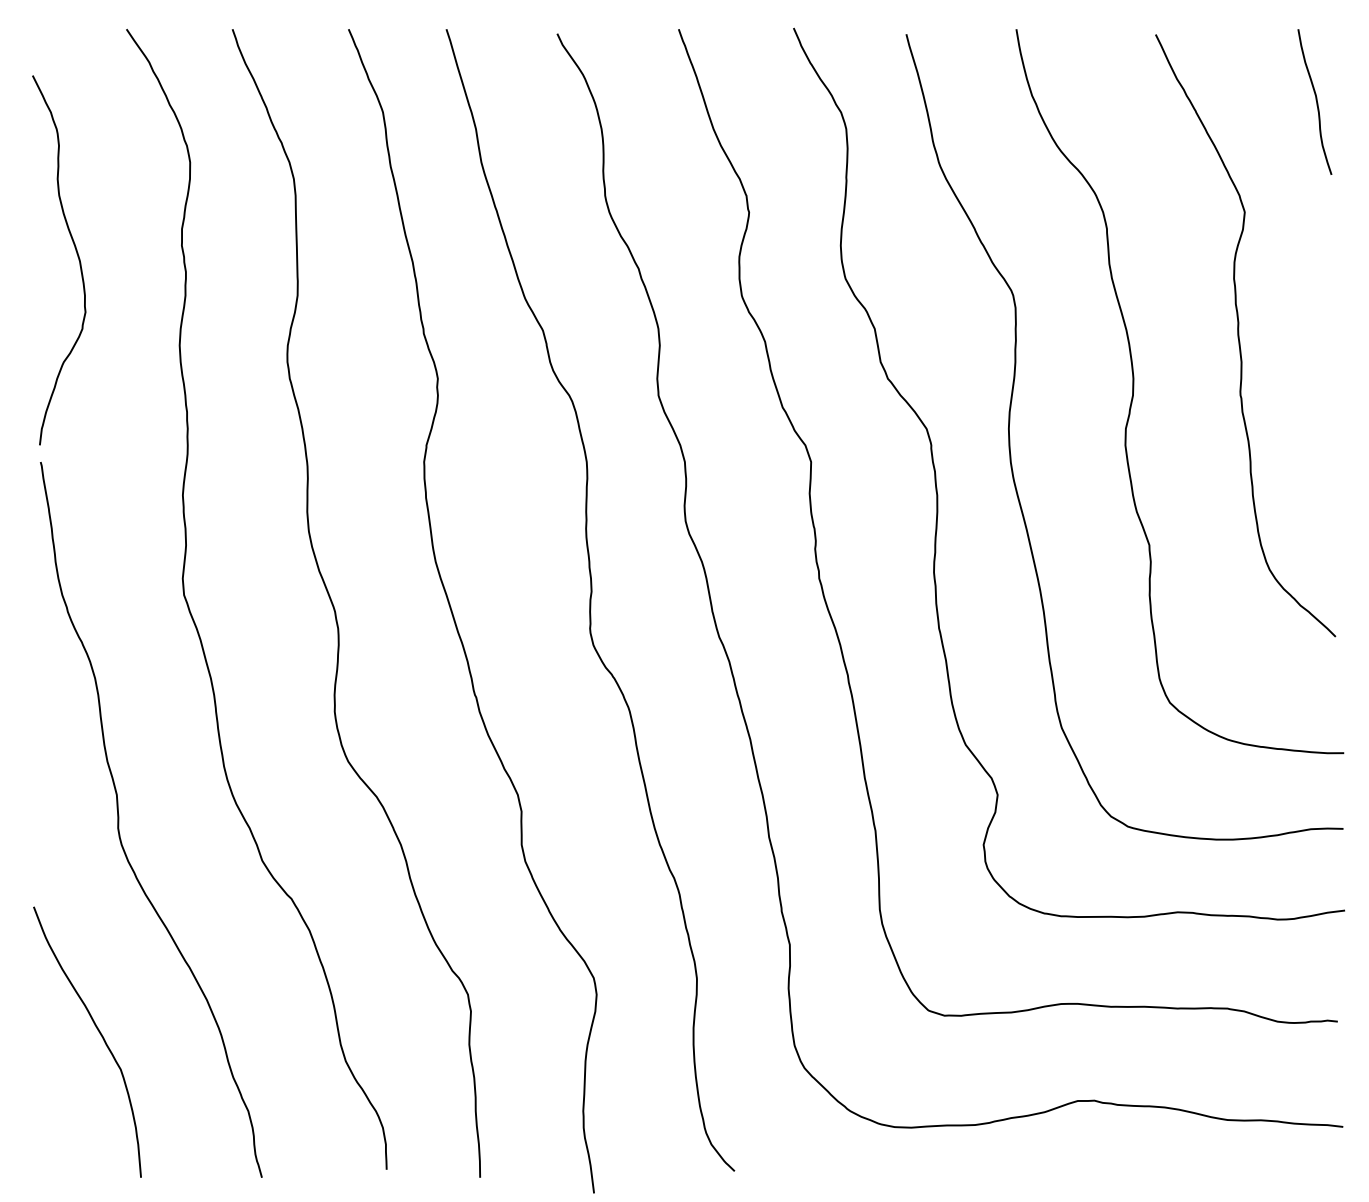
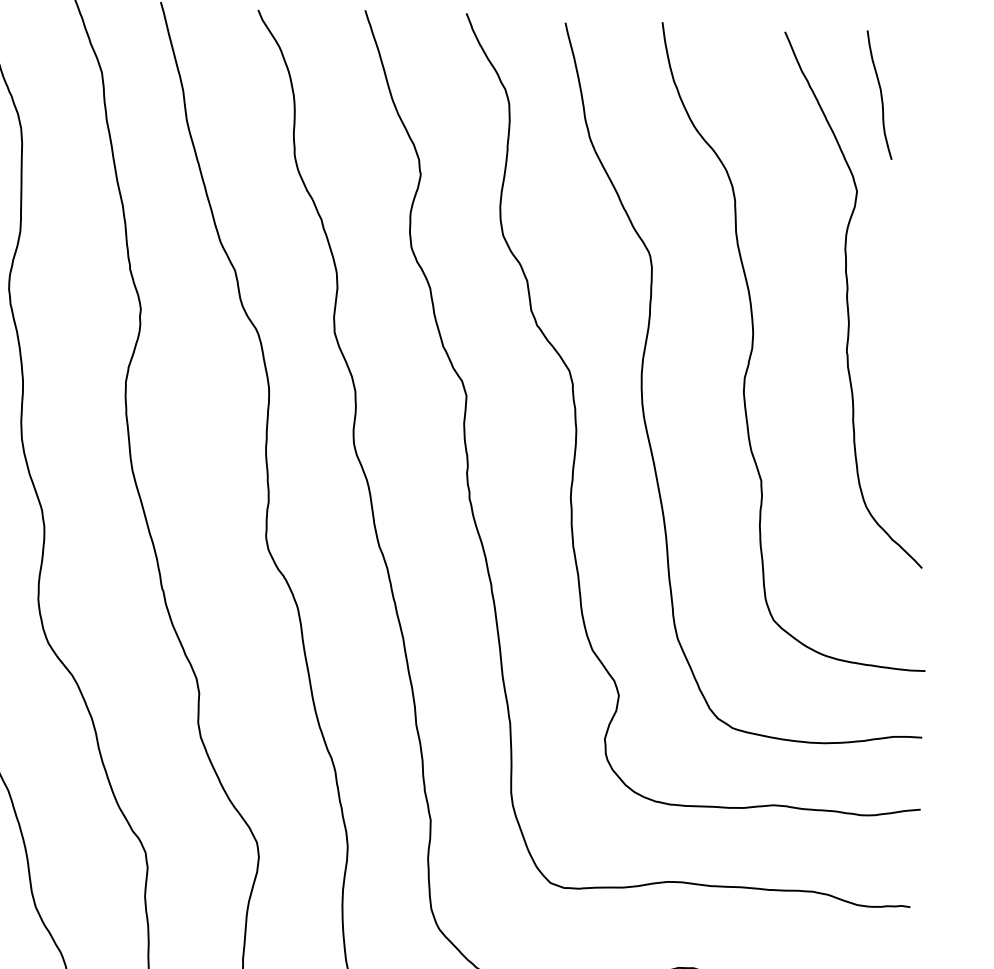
curve: (1315, 100) -> (880, 93), moved

